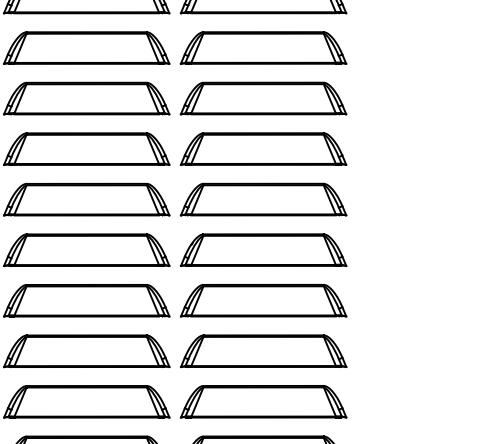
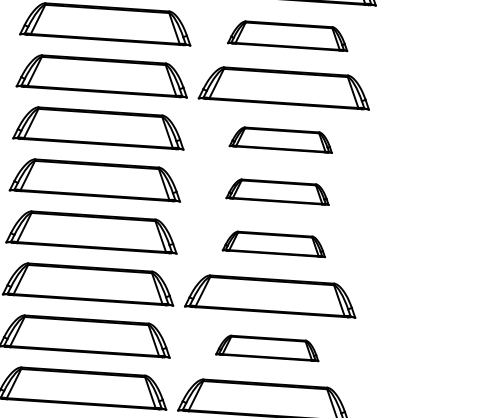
part: (263, 98) -> (288, 35), size x0.7
part: (263, 199) -> (281, 139), size x0.6
part: (263, 249) -> (277, 191), size x0.6
part: (263, 300) -> (274, 243), size x0.6
part: (263, 401) -> (267, 347), size x0.6

